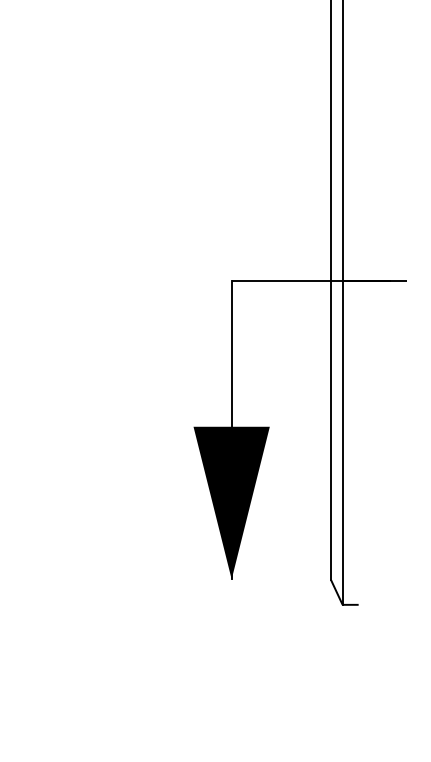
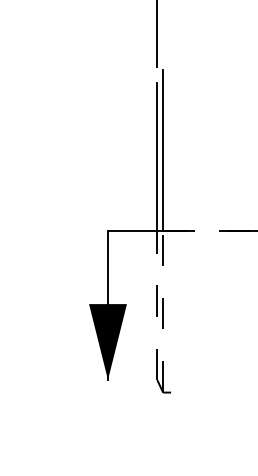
line: (331, 429) -> (157, 305), solid -> dashed
line: (343, 443) -> (163, 312), solid -> dashed

